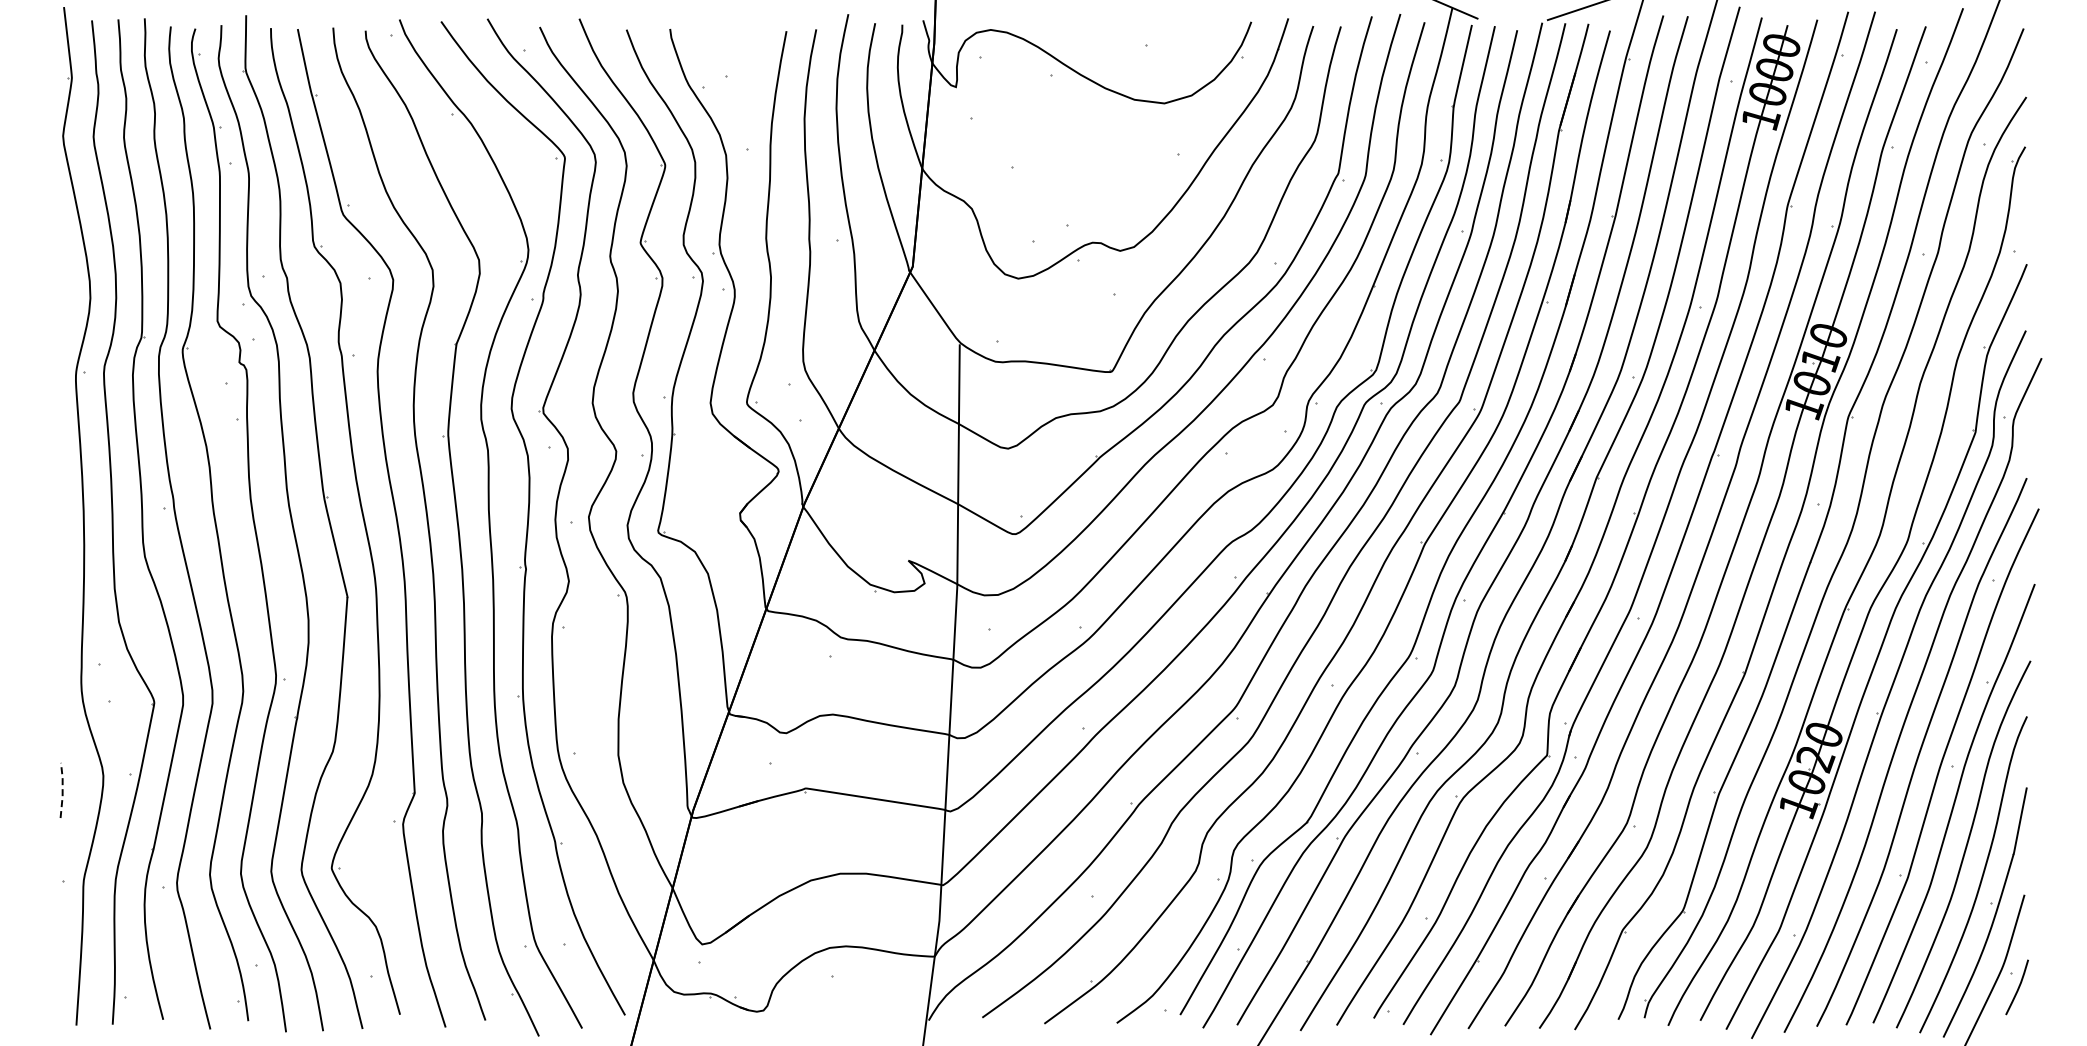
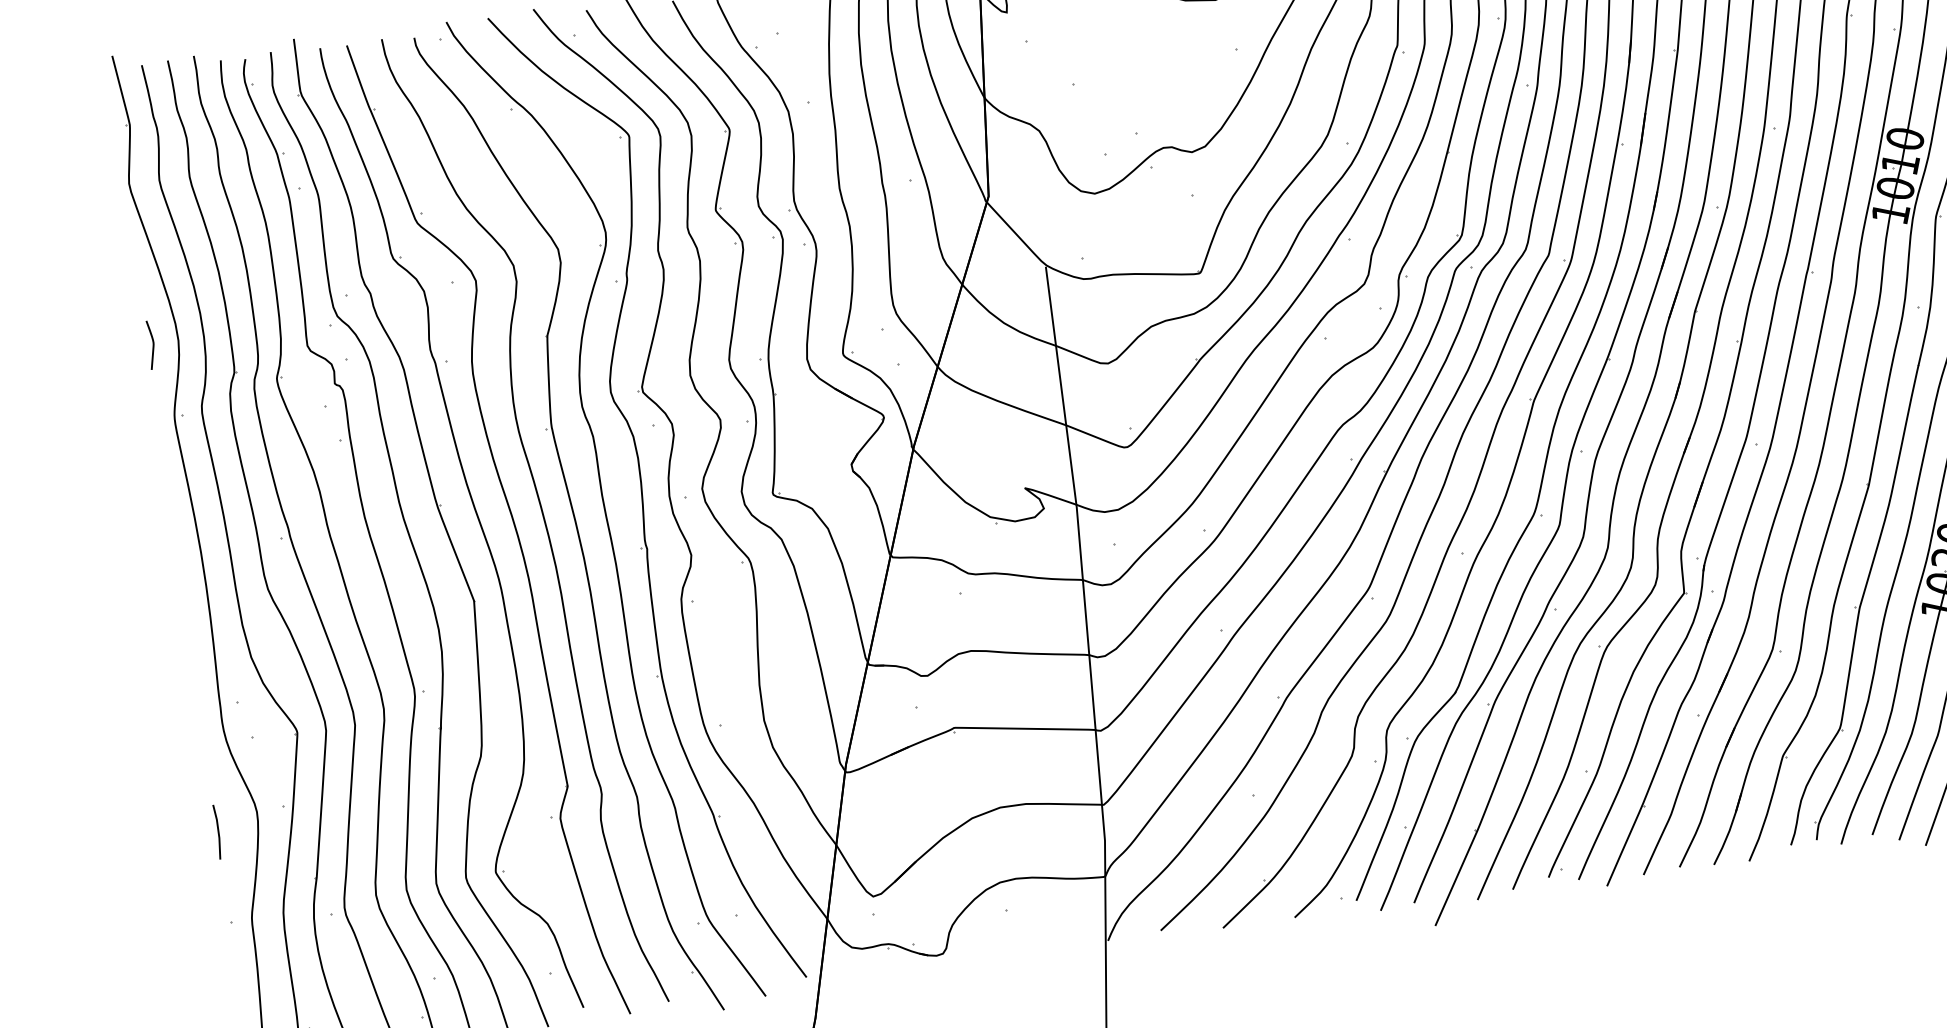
curve: (64, 298) -> (152, 344), added
line: (62, 789) -> (218, 831), dashed -> solid

